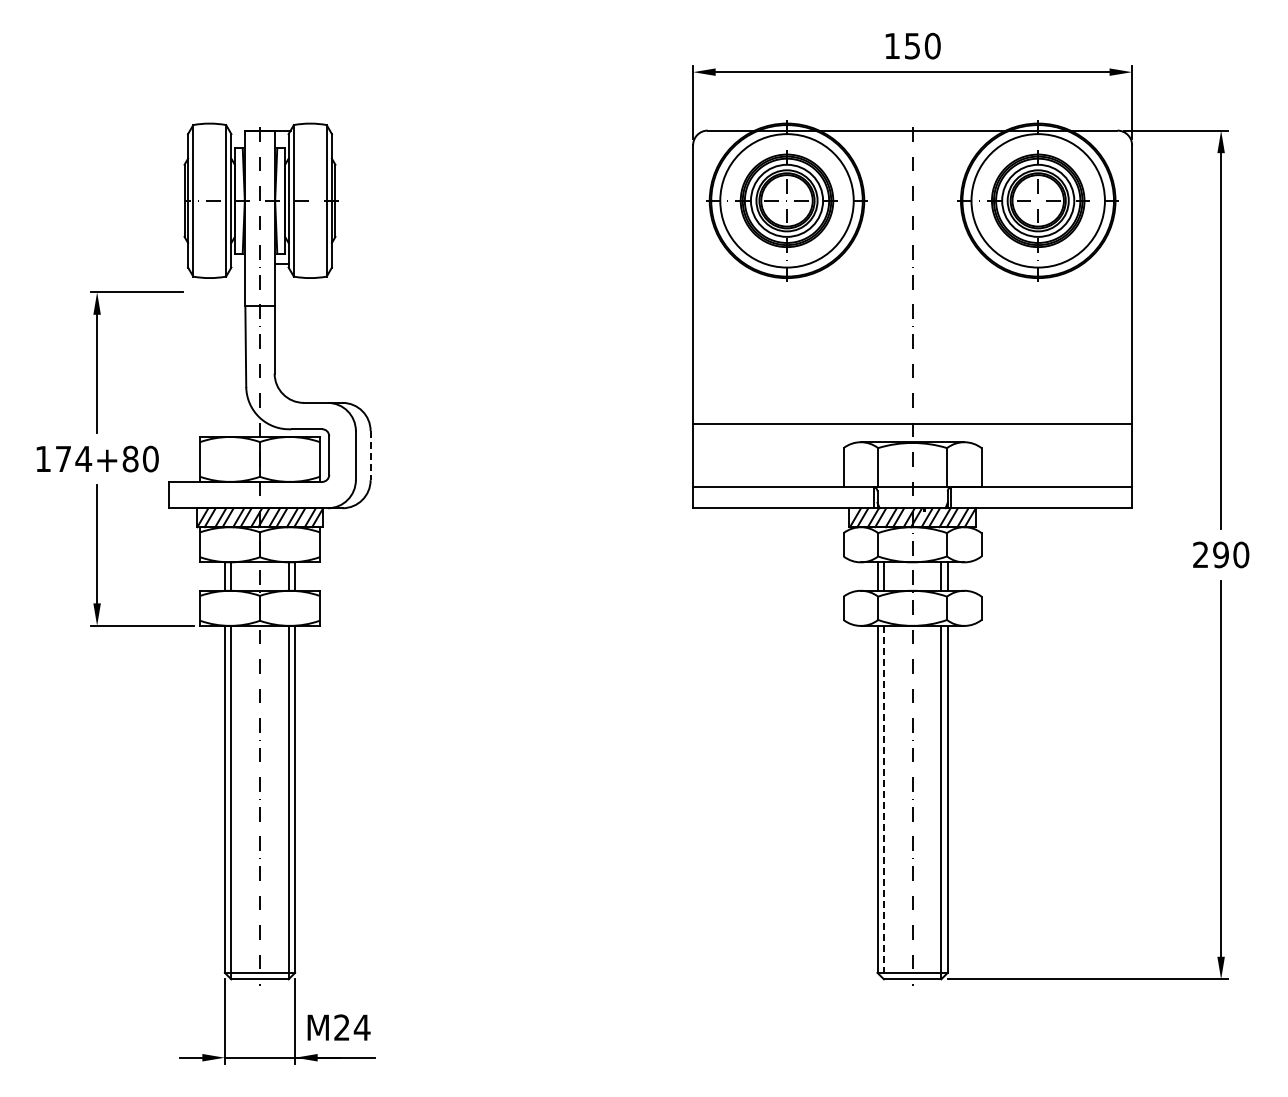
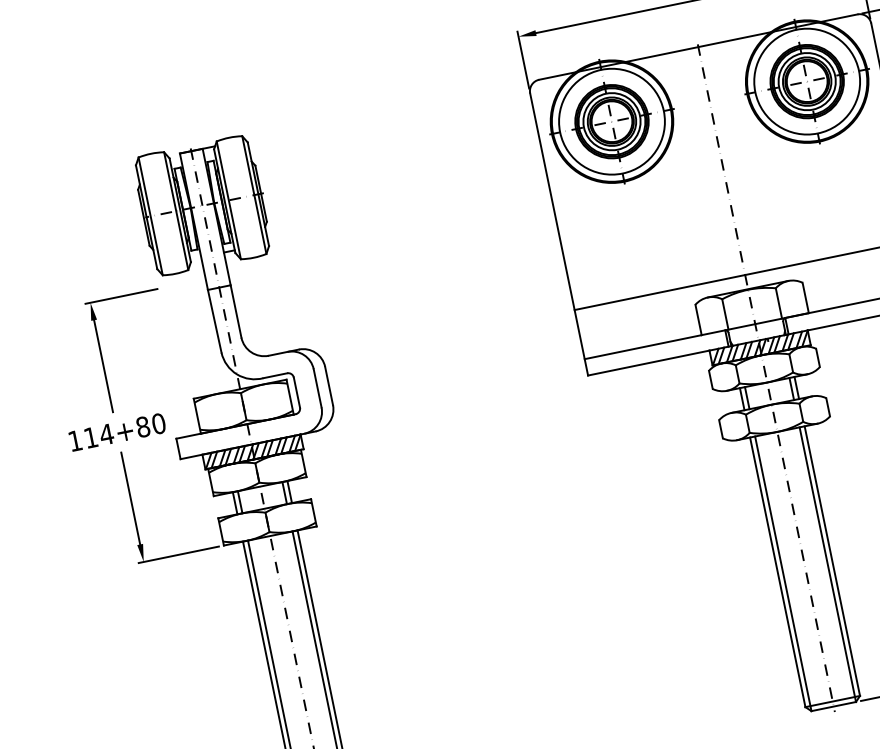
line: (370, 455) -> (328, 386), dashed -> solid
text: (63, 458) -> (90, 437), 174+80 -> 114+80
line: (883, 802) -> (782, 573), dashed -> solid

